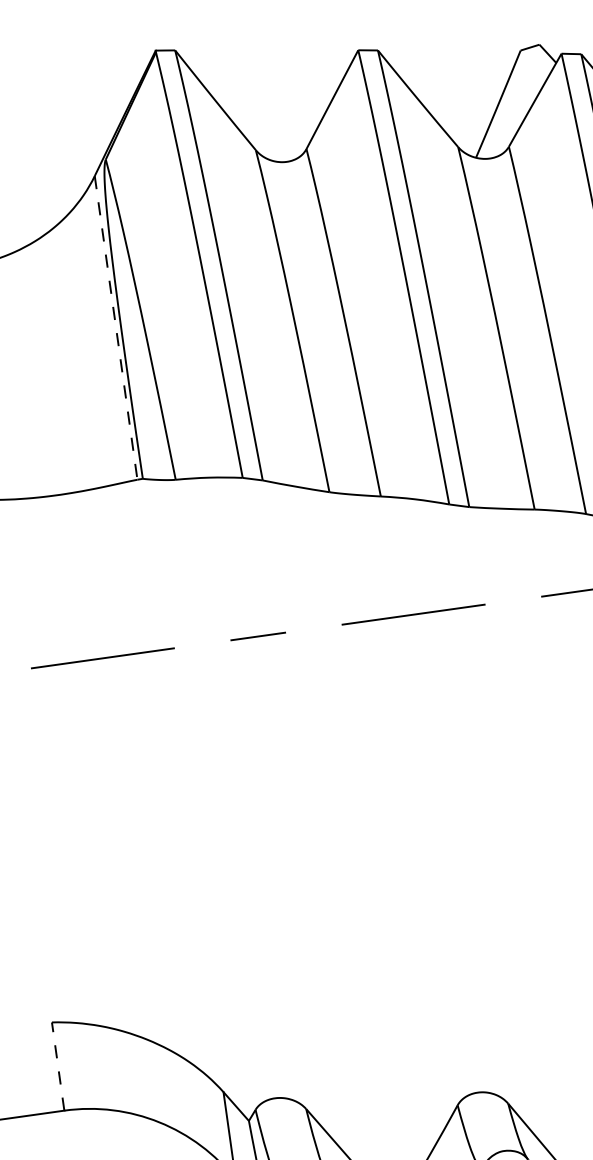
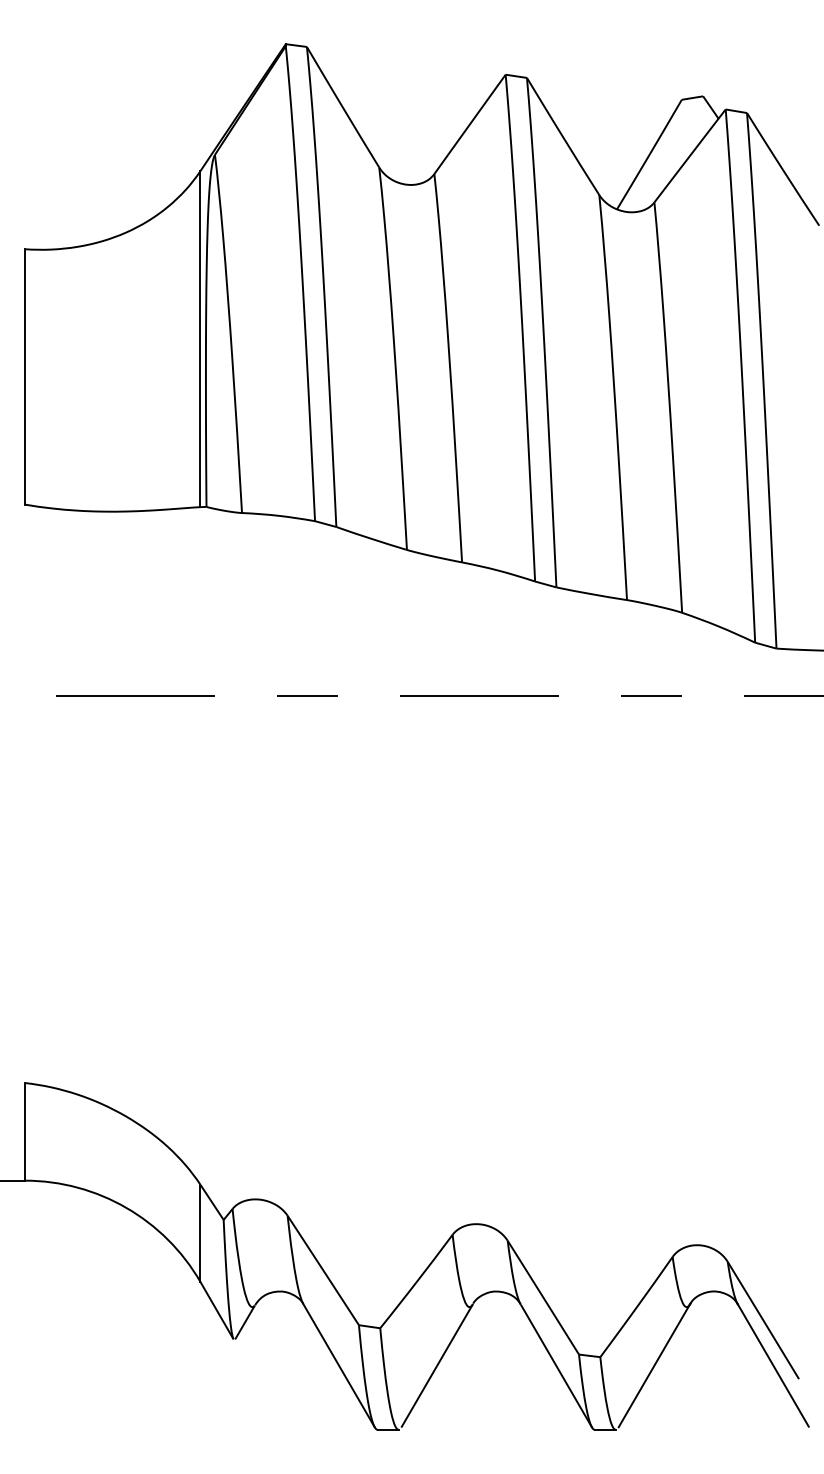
line: (116, 328) -> (200, 339), dashed -> solid
line: (57, 1066) -> (24, 1131), dashed -> solid

